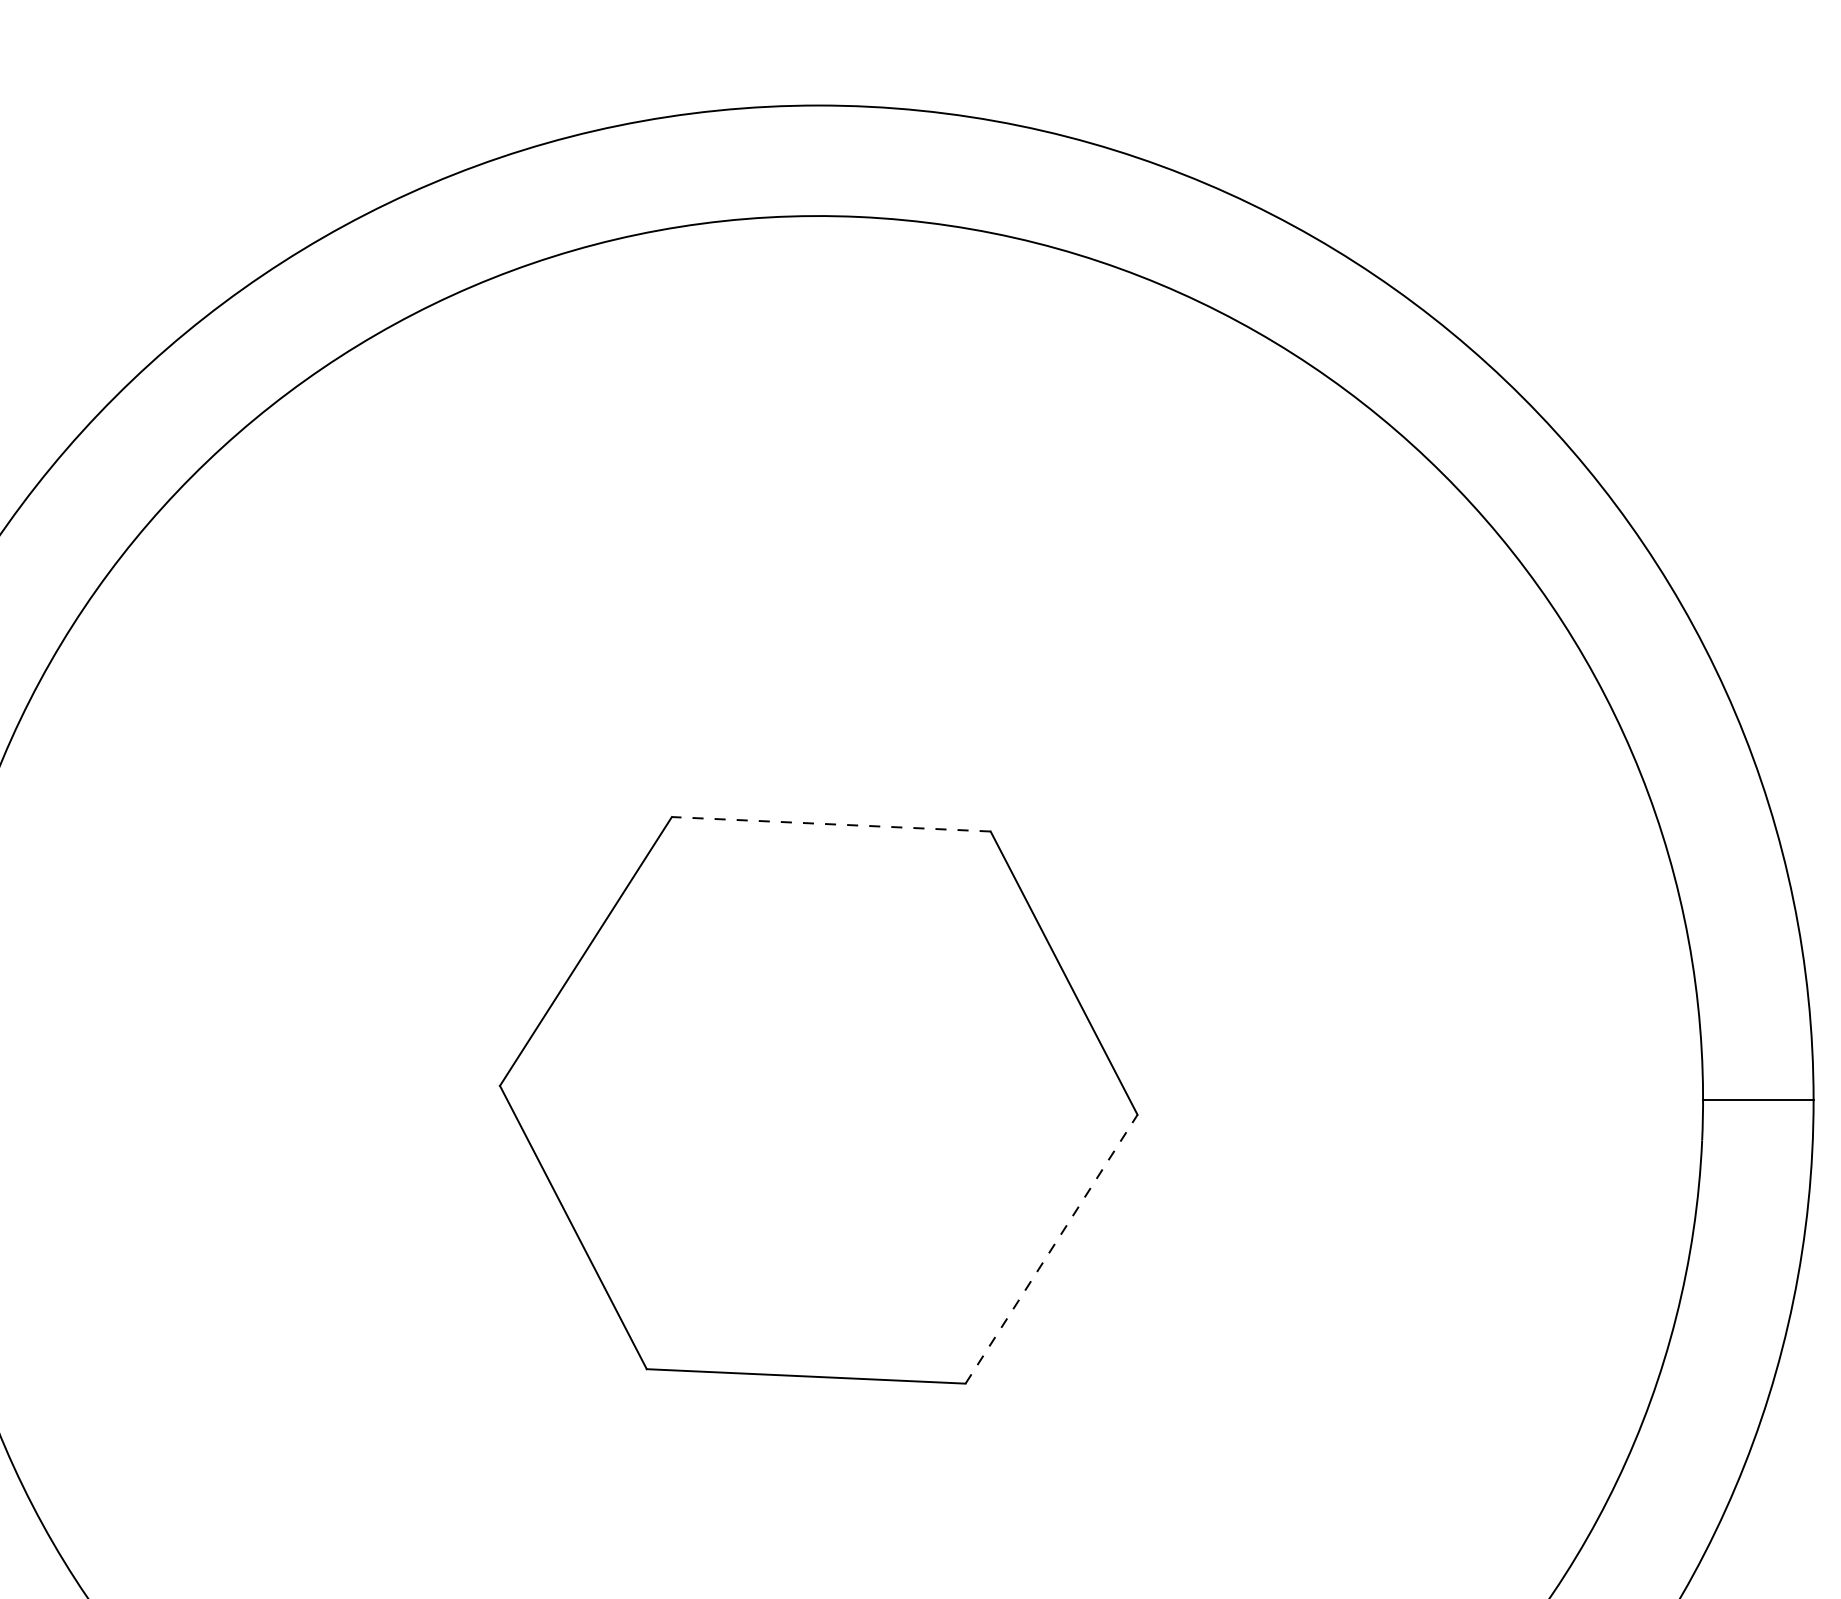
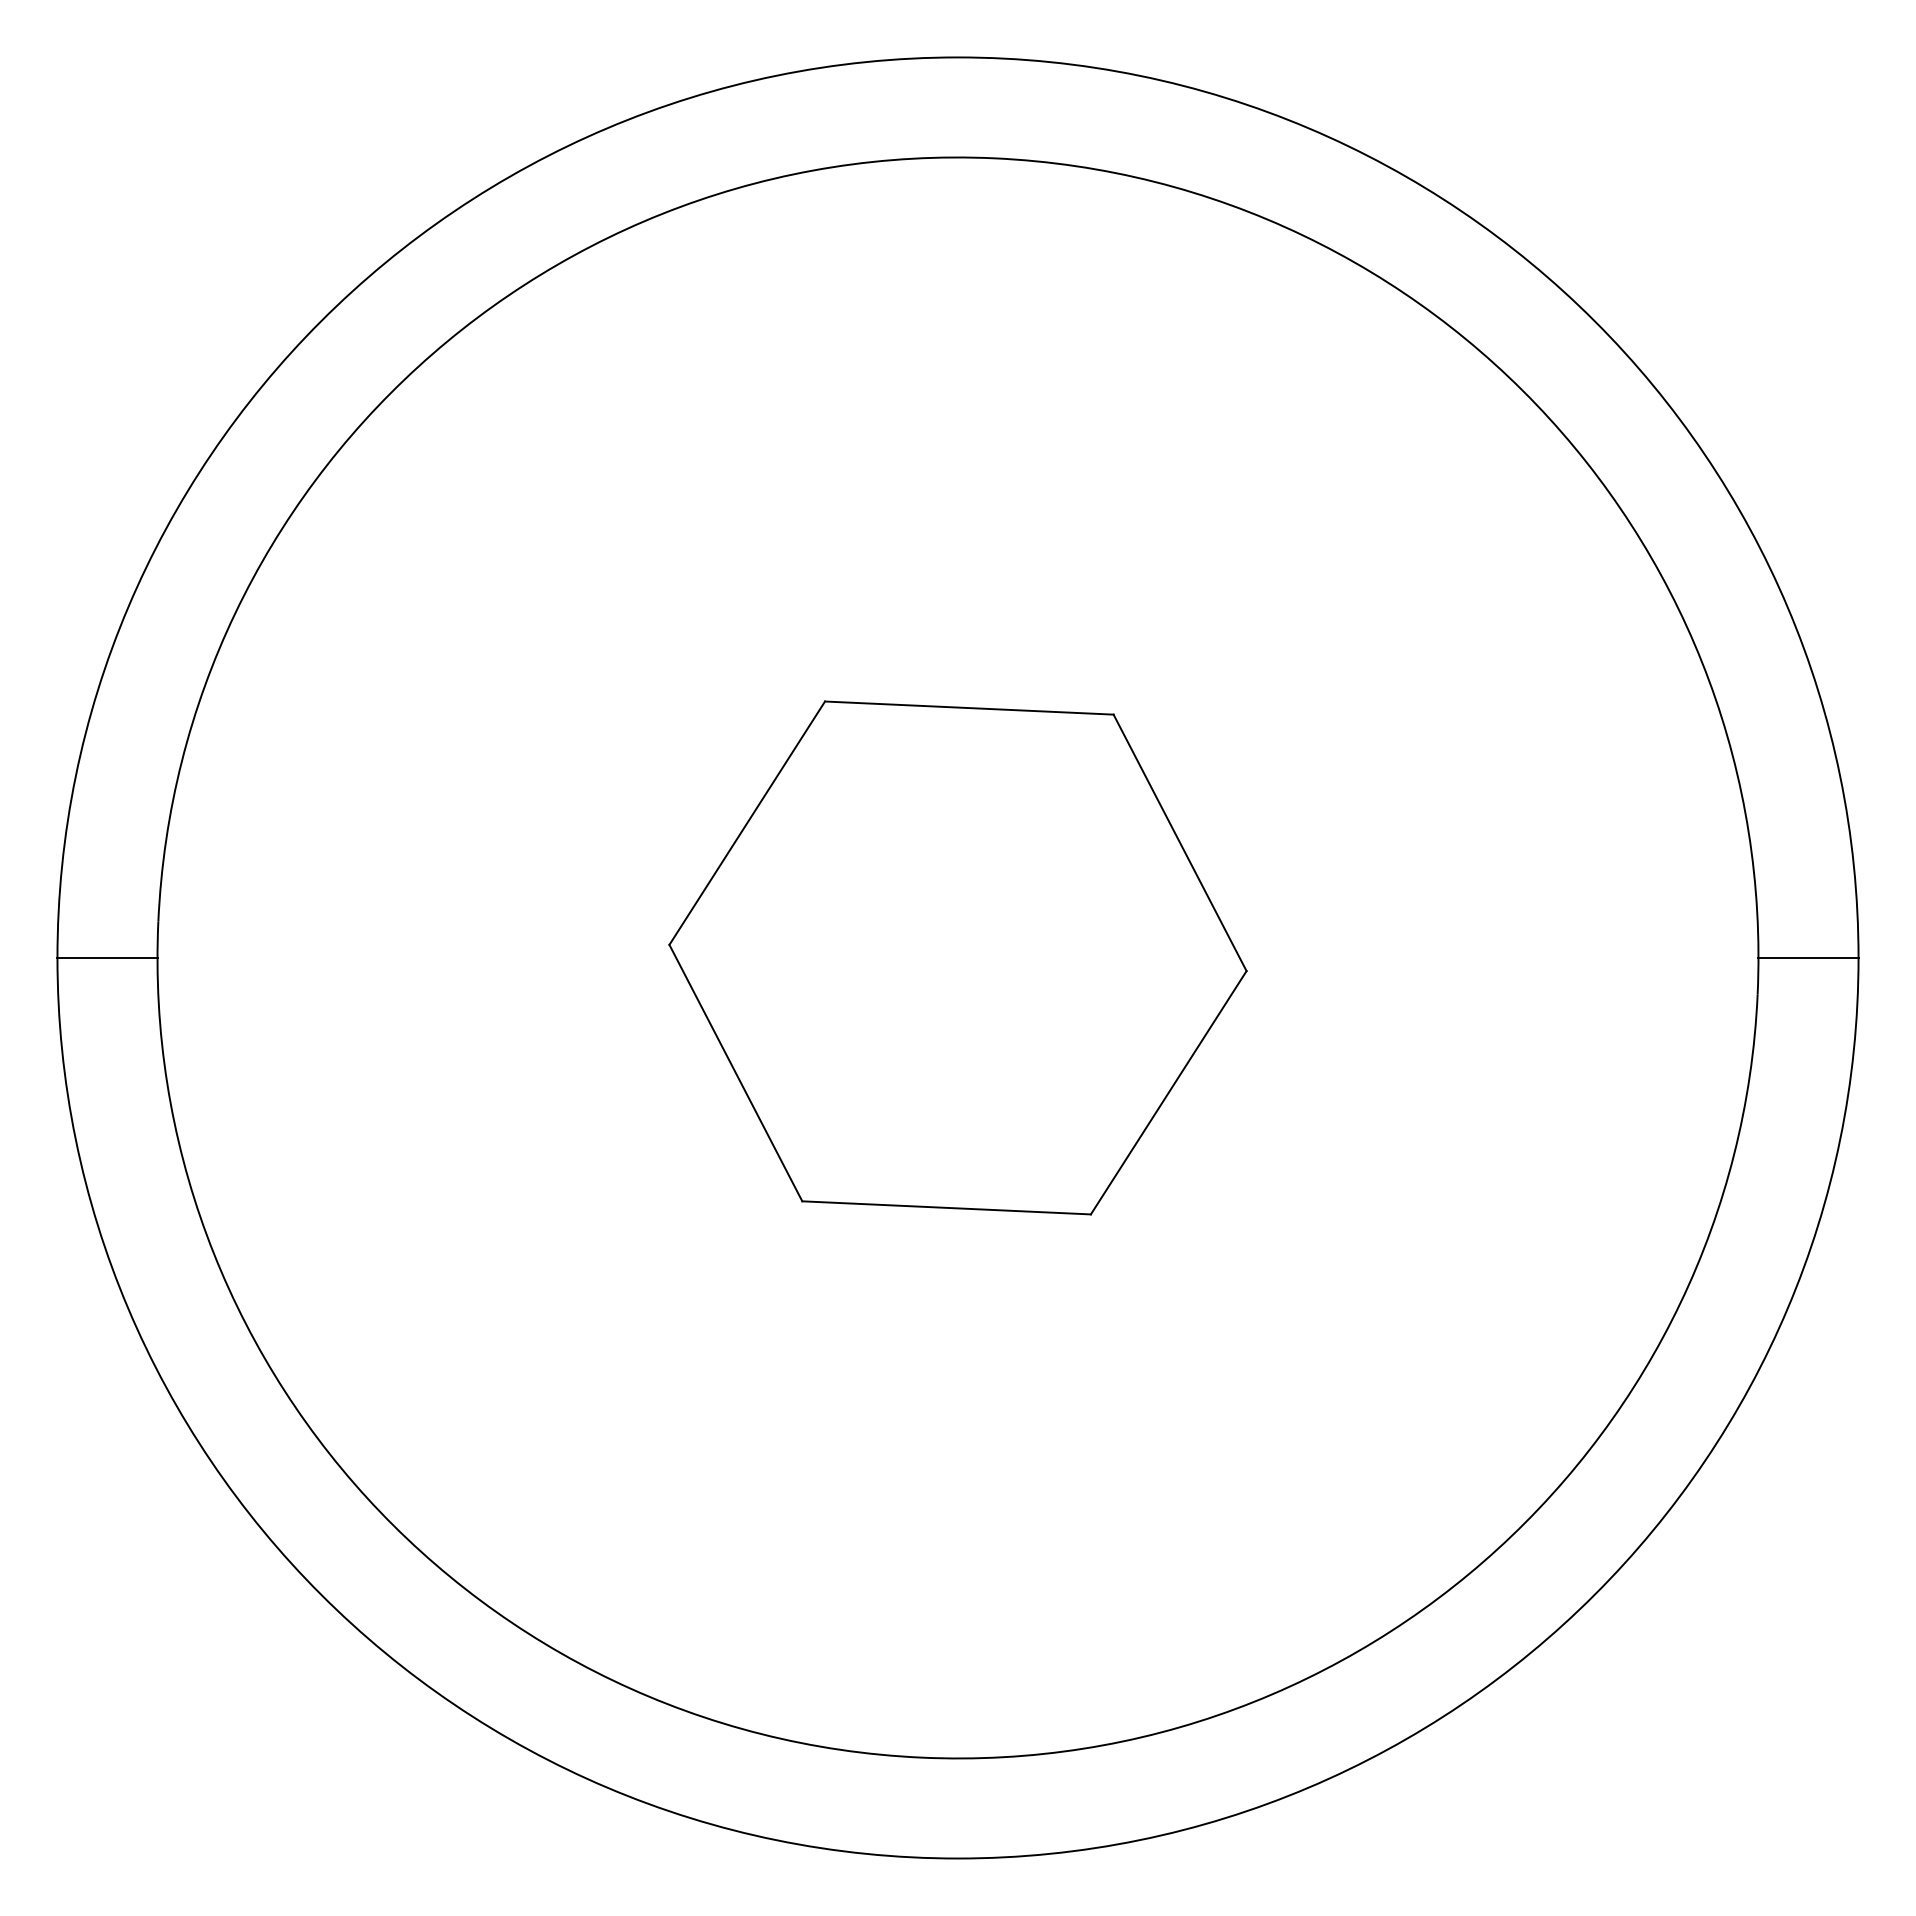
line: (830, 824) -> (968, 708), dashed -> solid
line: (1052, 1248) -> (1169, 1092), dashed -> solid

